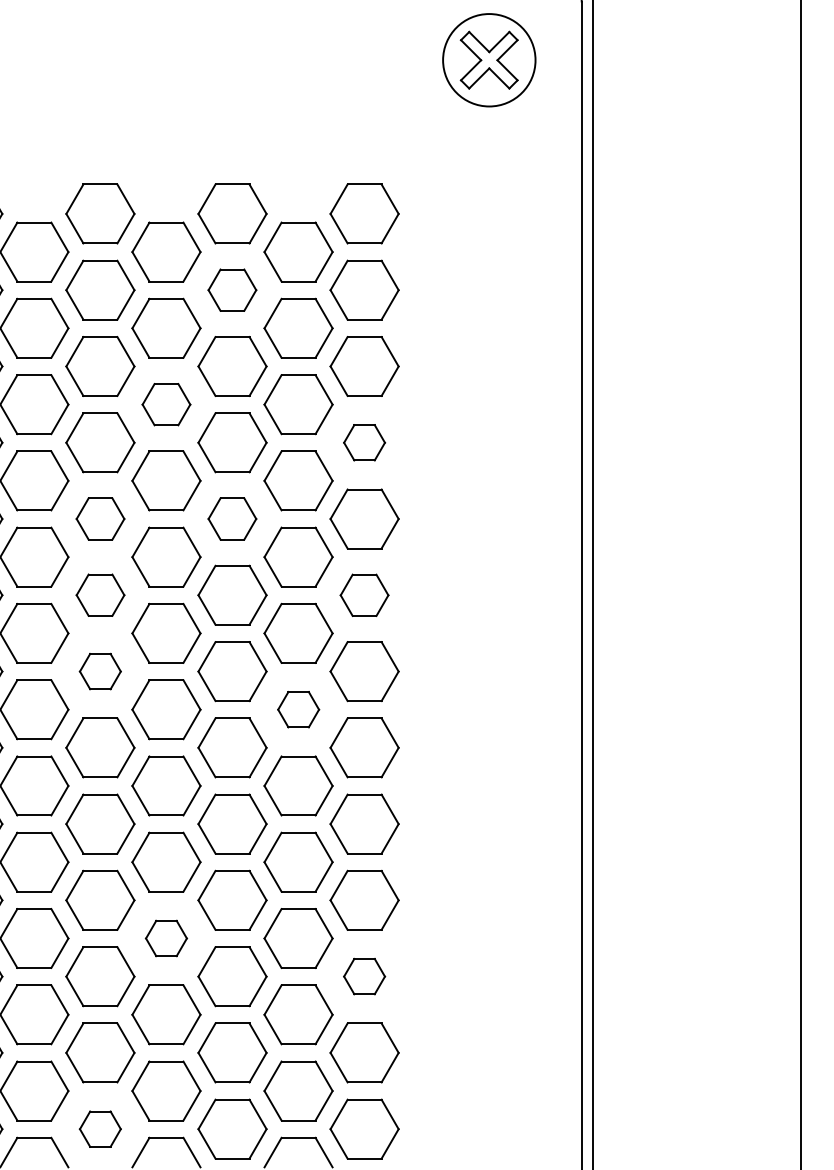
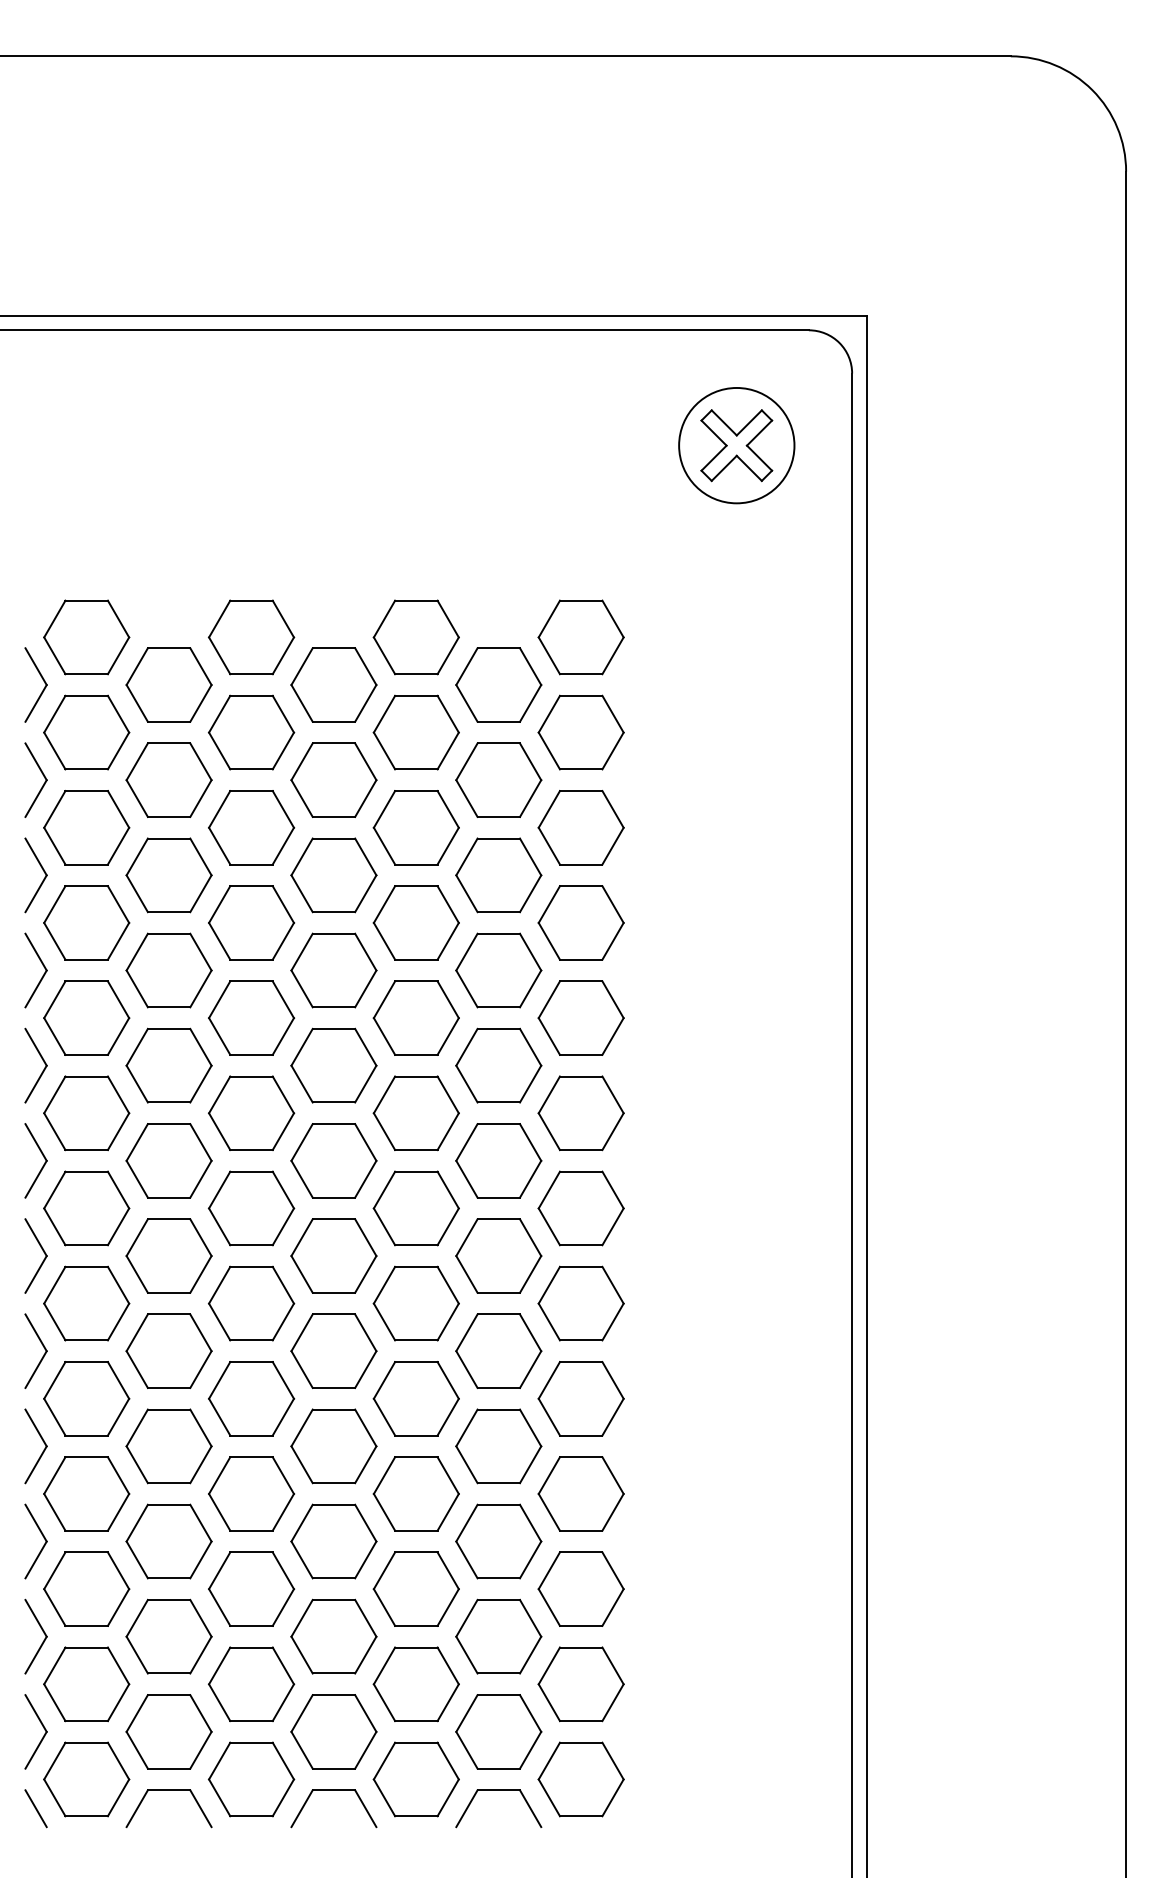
part: (231, 290) -> (415, 732), size x1.43
part: (166, 404) -> (333, 875), size x1.43
part: (364, 442) -> (580, 922), size x1.67
part: (100, 518) -> (251, 1017), size x1.43
part: (231, 518) -> (415, 1017), size x1.43
part: (100, 594) -> (251, 1112), size x1.43
part: (364, 595) -> (580, 1113), size x1.43
part: (100, 671) -> (251, 1208), size x1.67
part: (298, 709) -> (498, 1255), size x1.67
part: (166, 938) -> (333, 1541), size x1.67
part: (364, 976) -> (580, 1588), size x1.67
part: (100, 1129) -> (251, 1779), size x1.67

